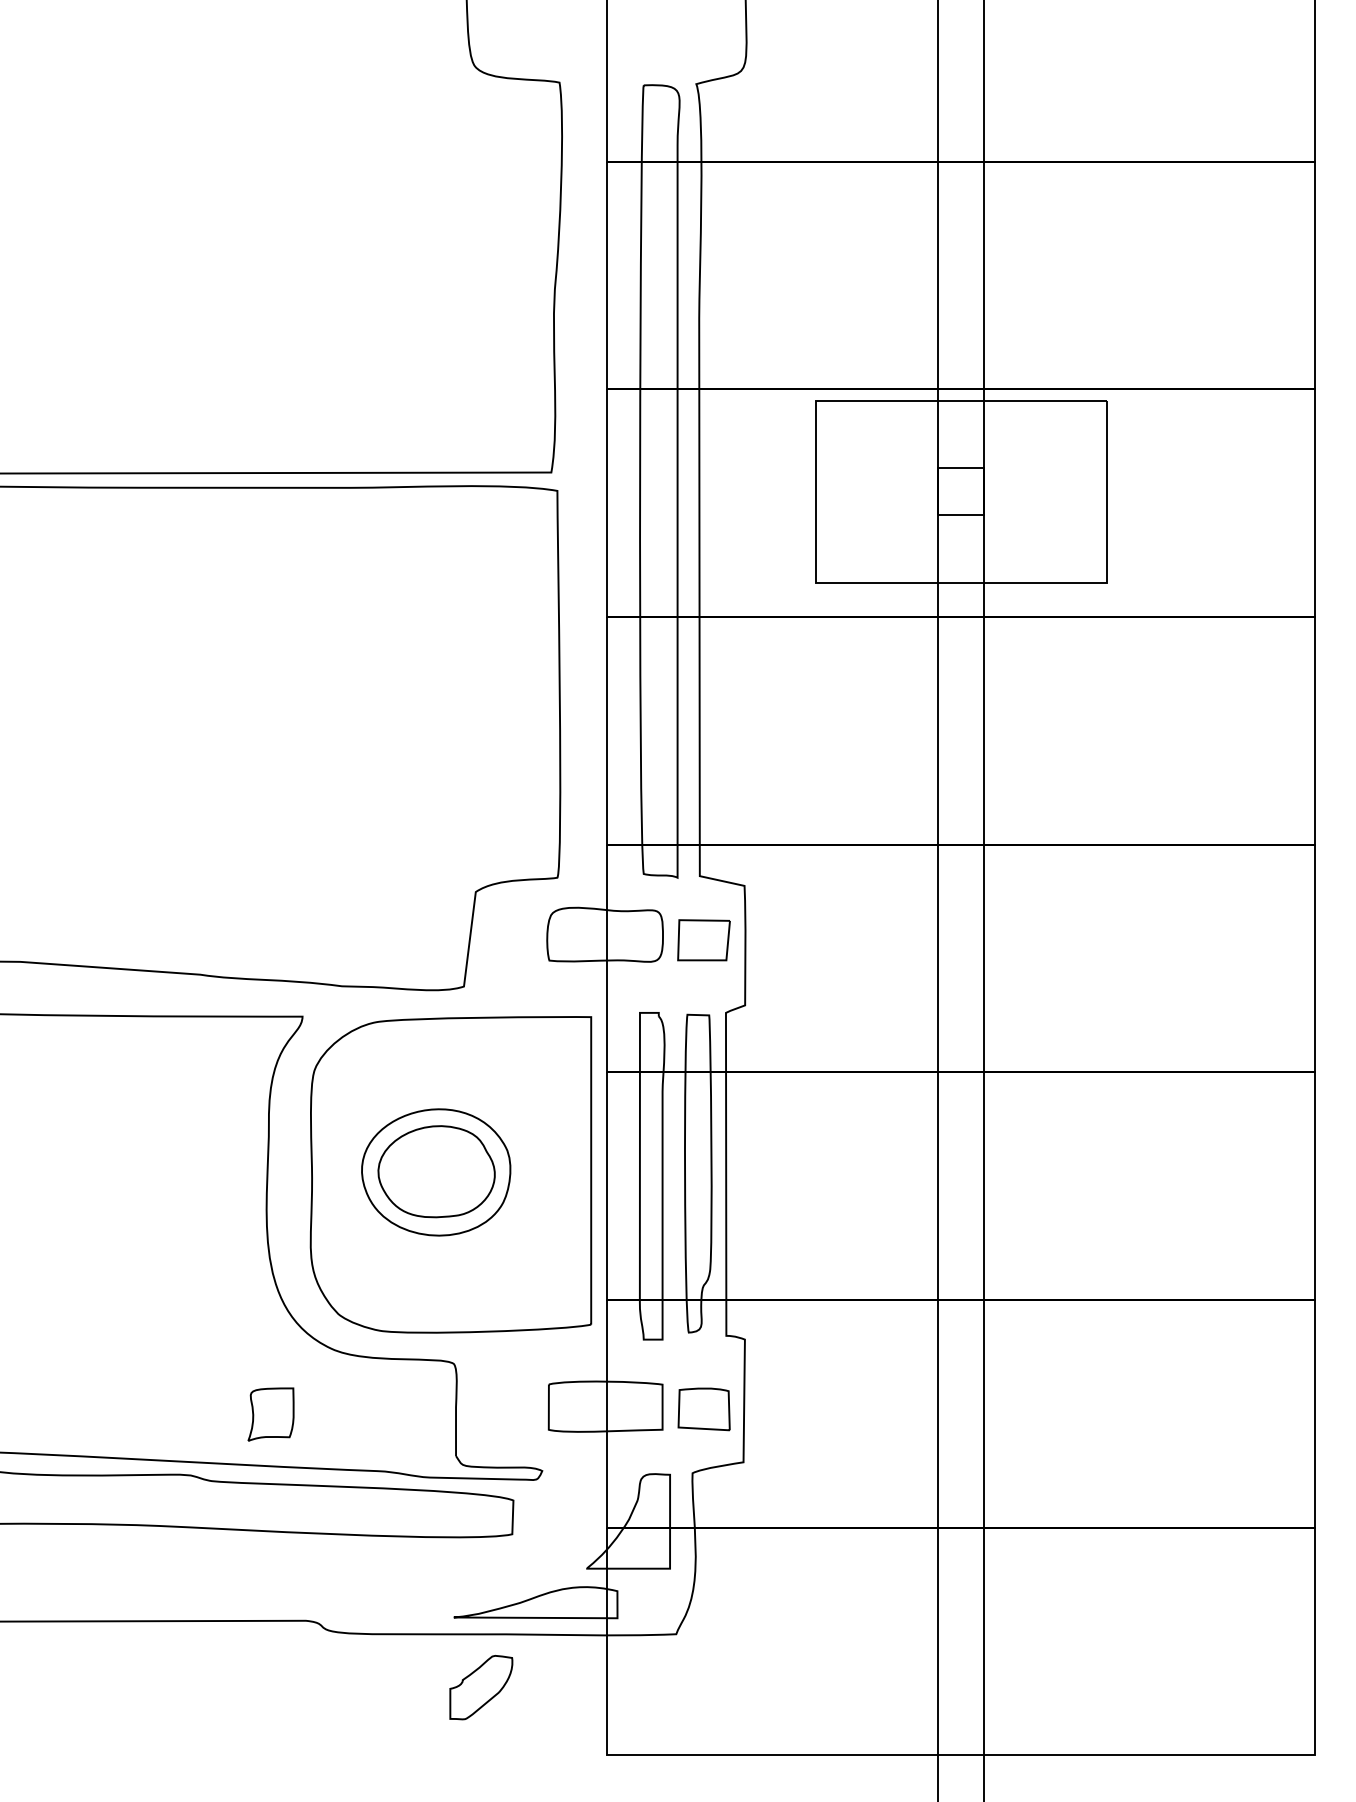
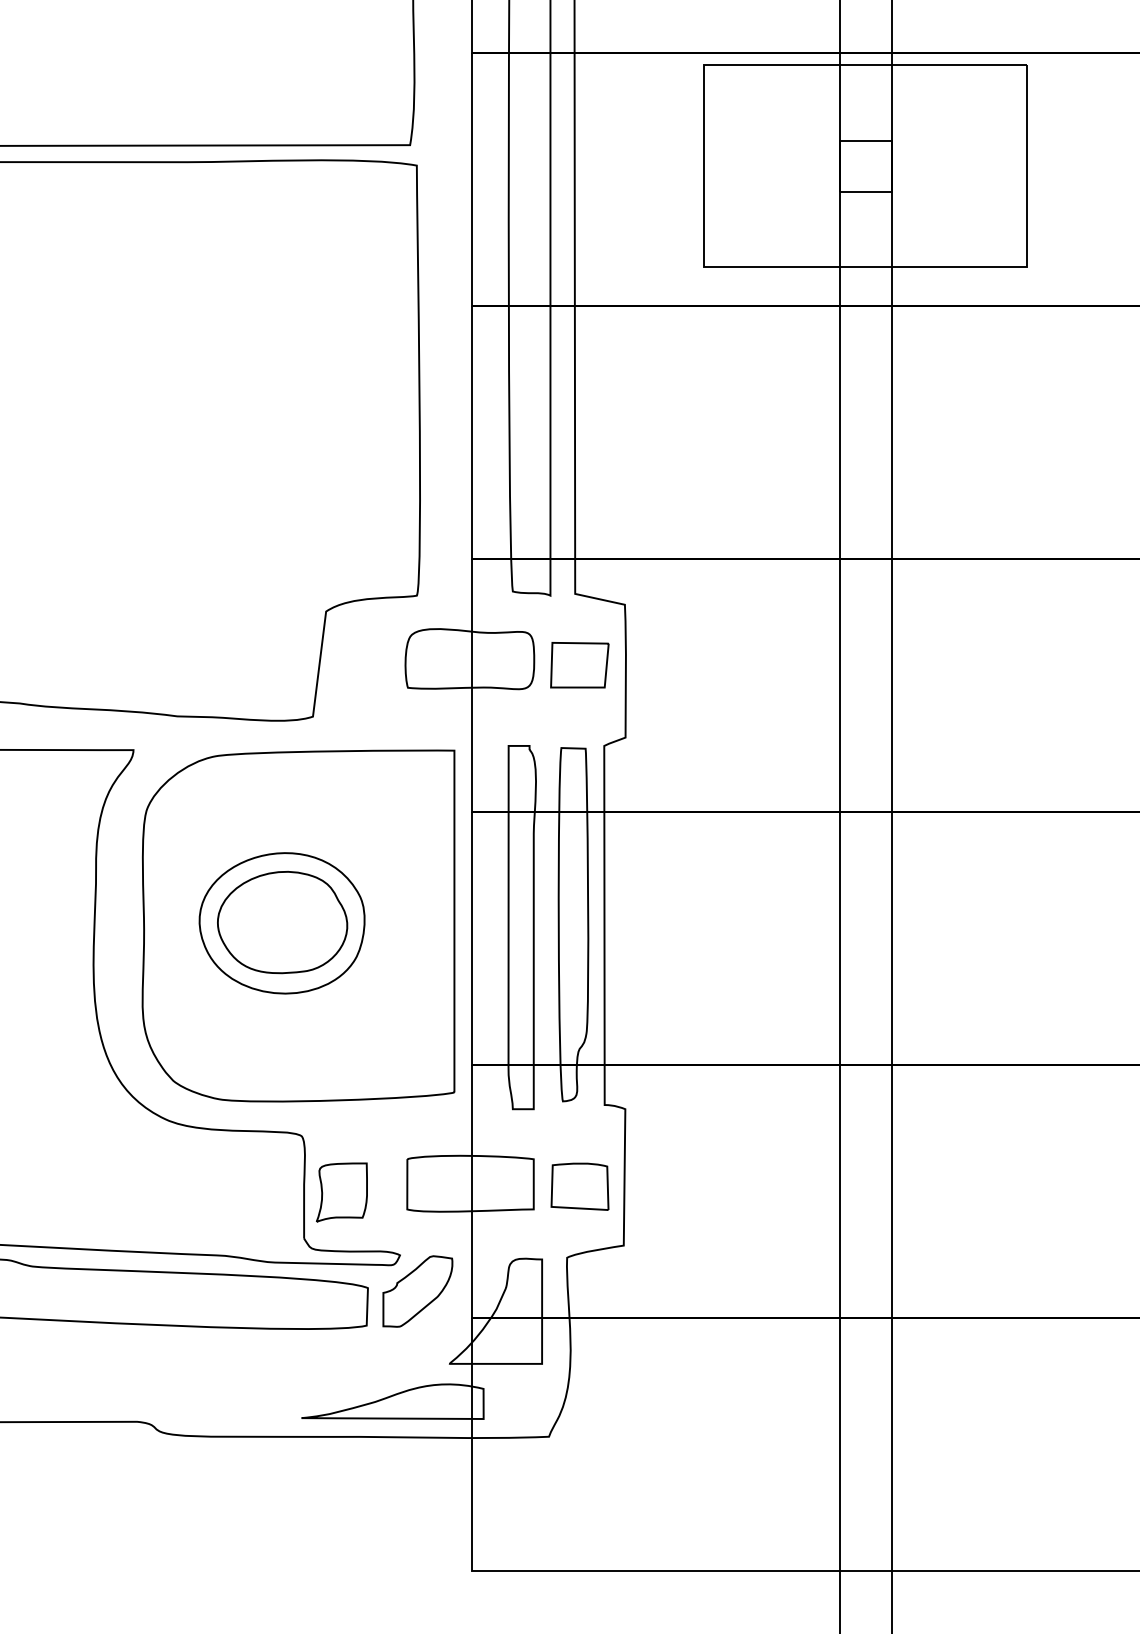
part: (270, 1414) -> (341, 1192), moved
part: (481, 1687) -> (418, 1291), moved

